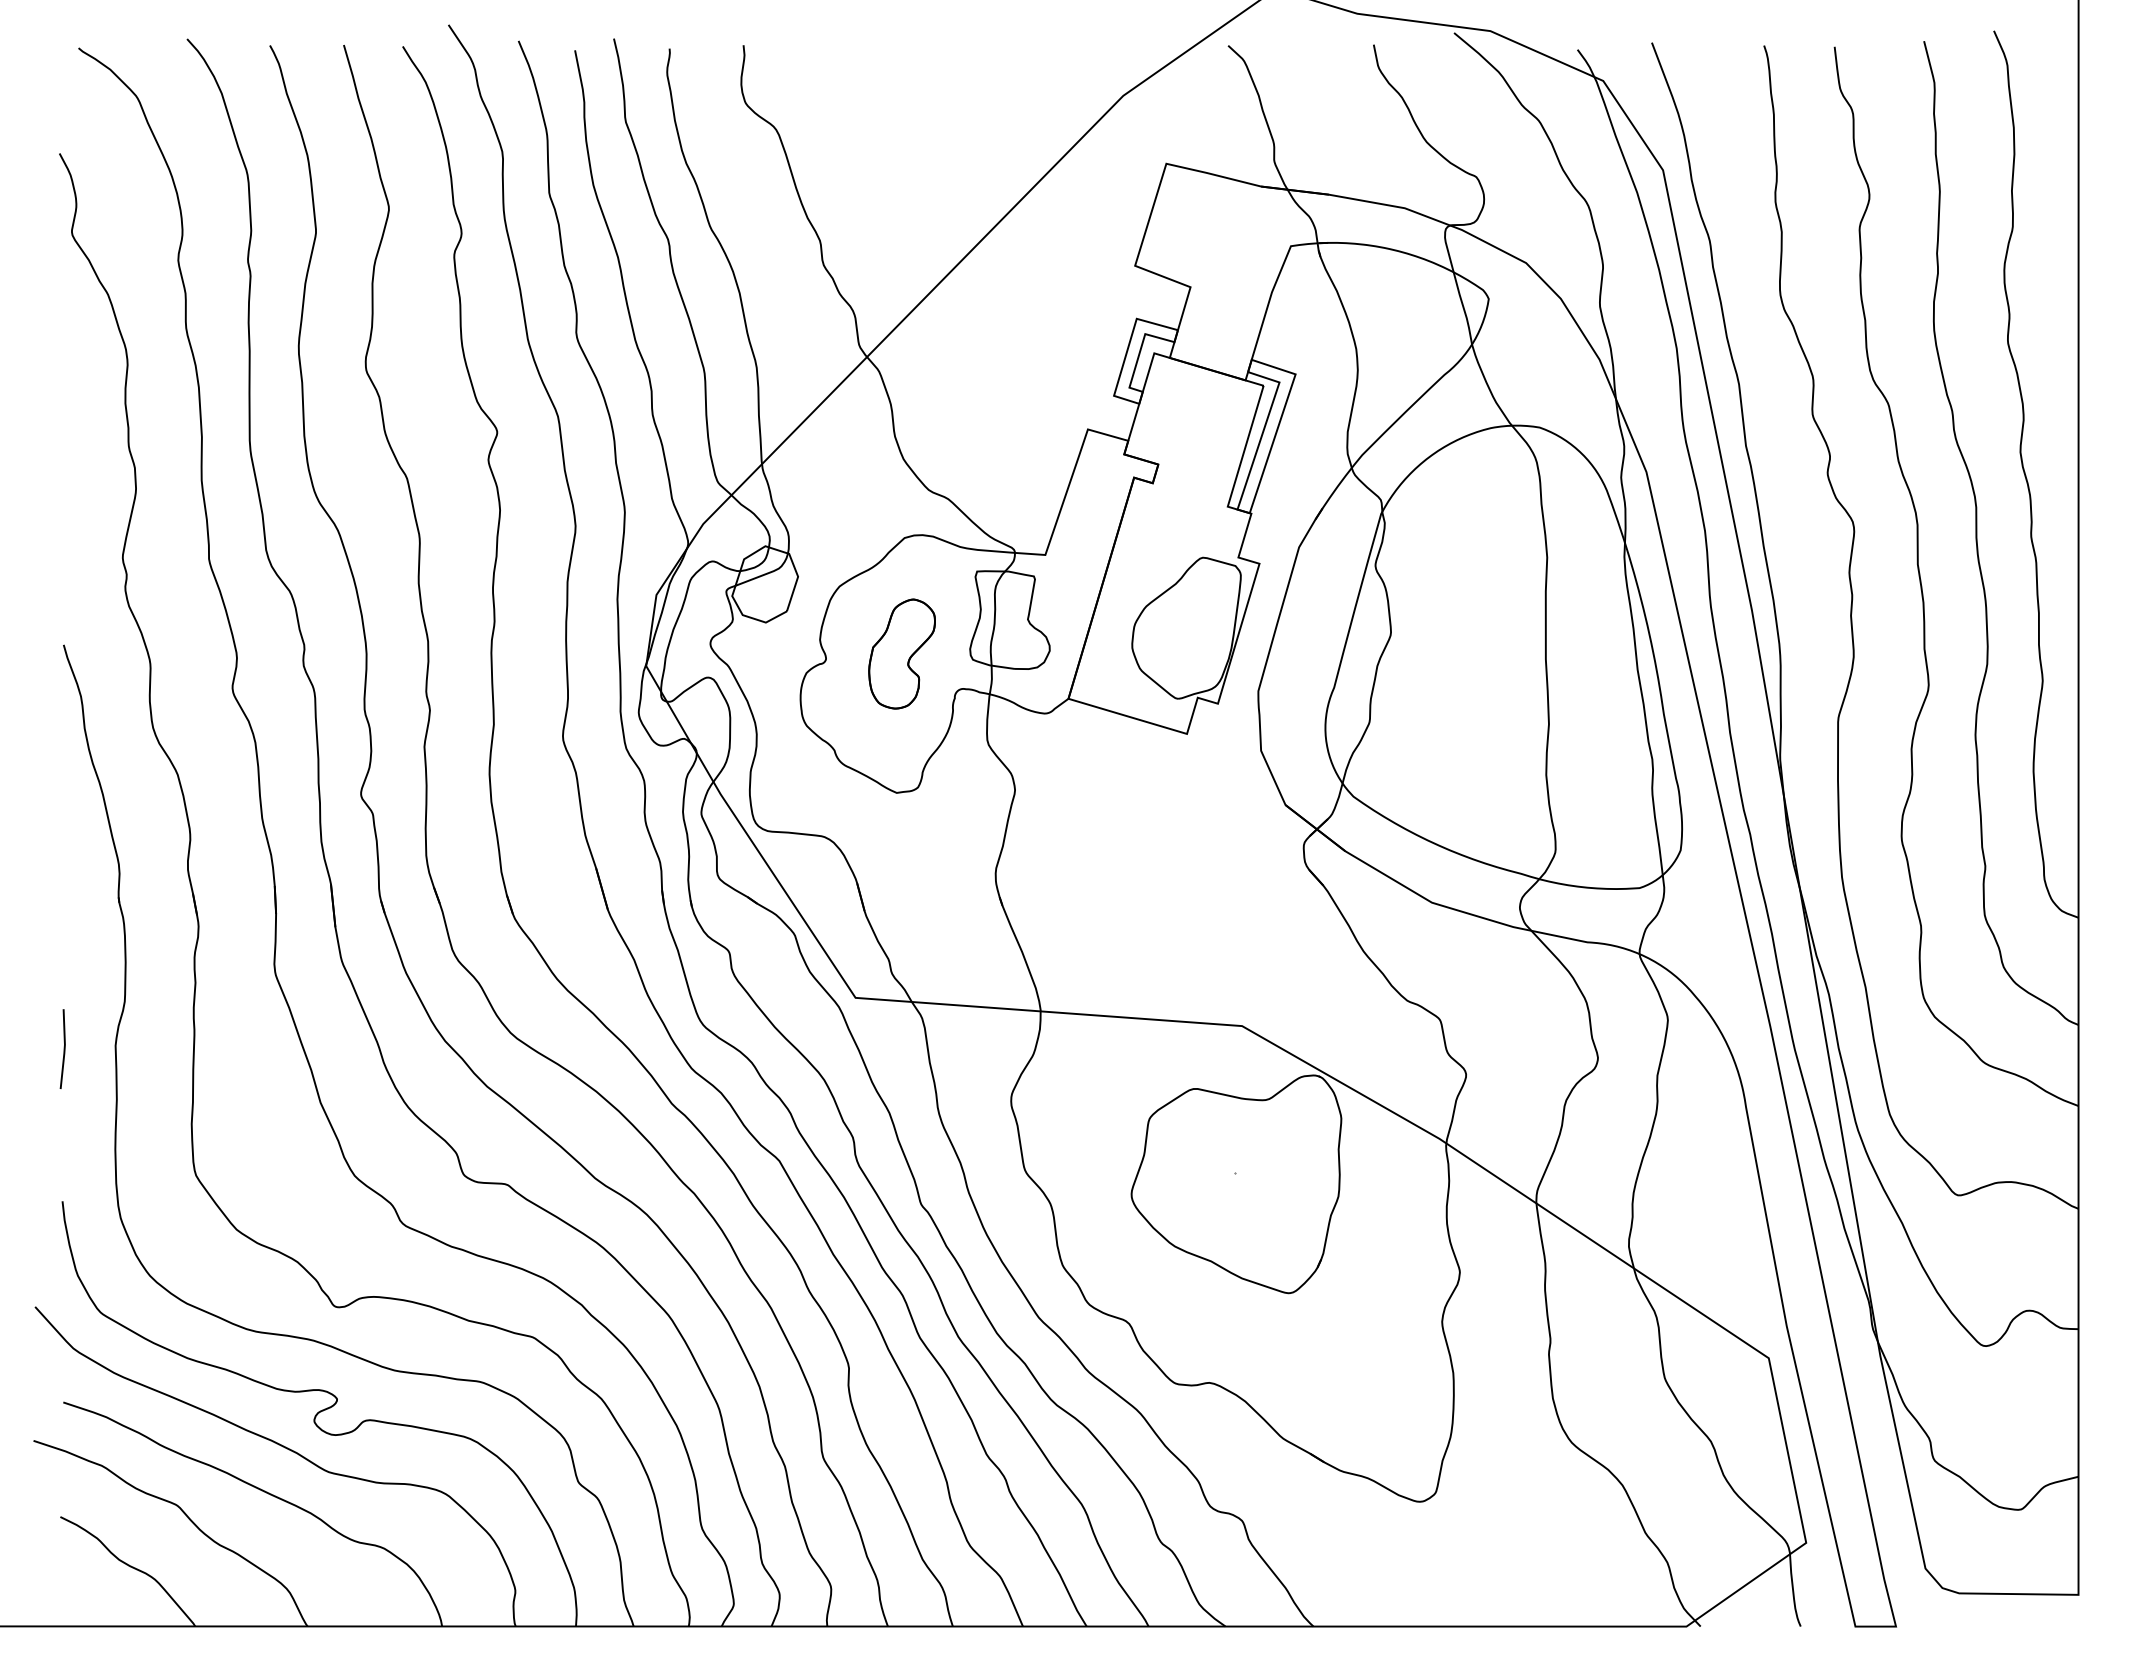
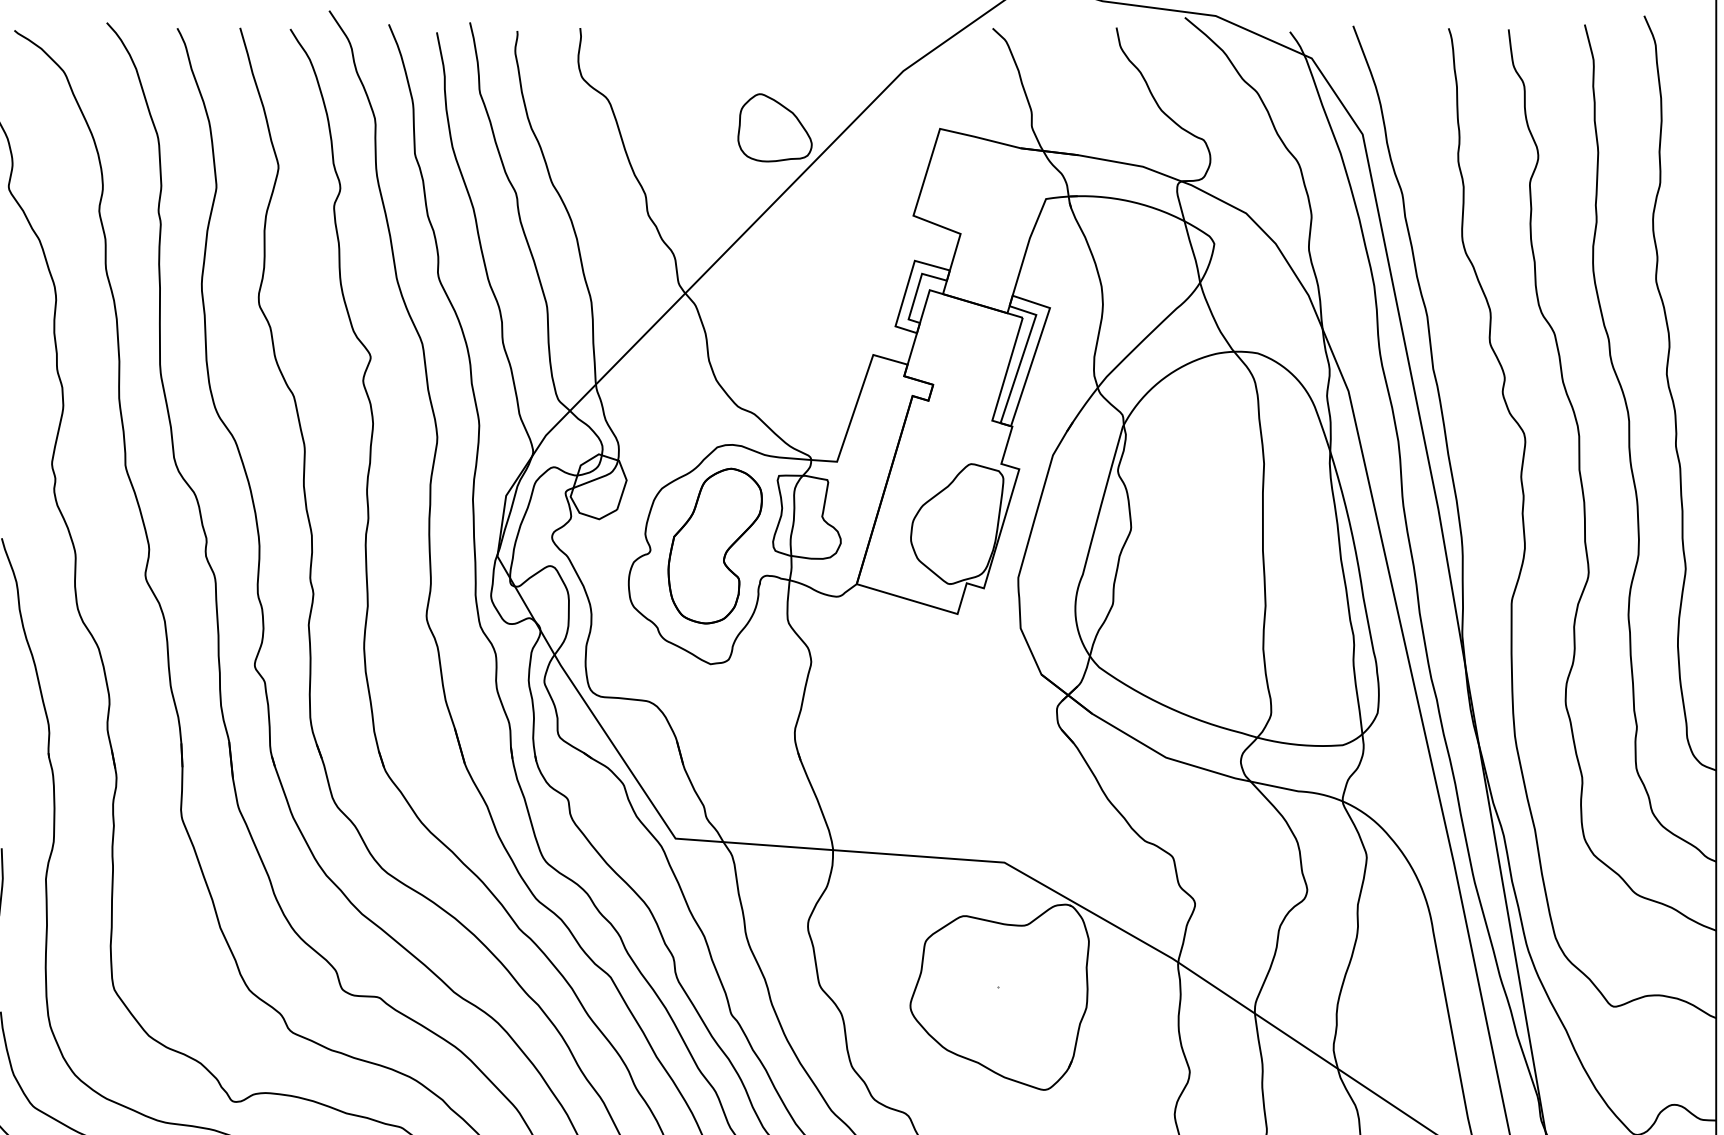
part: (972, 162) -> (775, 127), added
part: (901, 653) -> (714, 545), size x1.67

